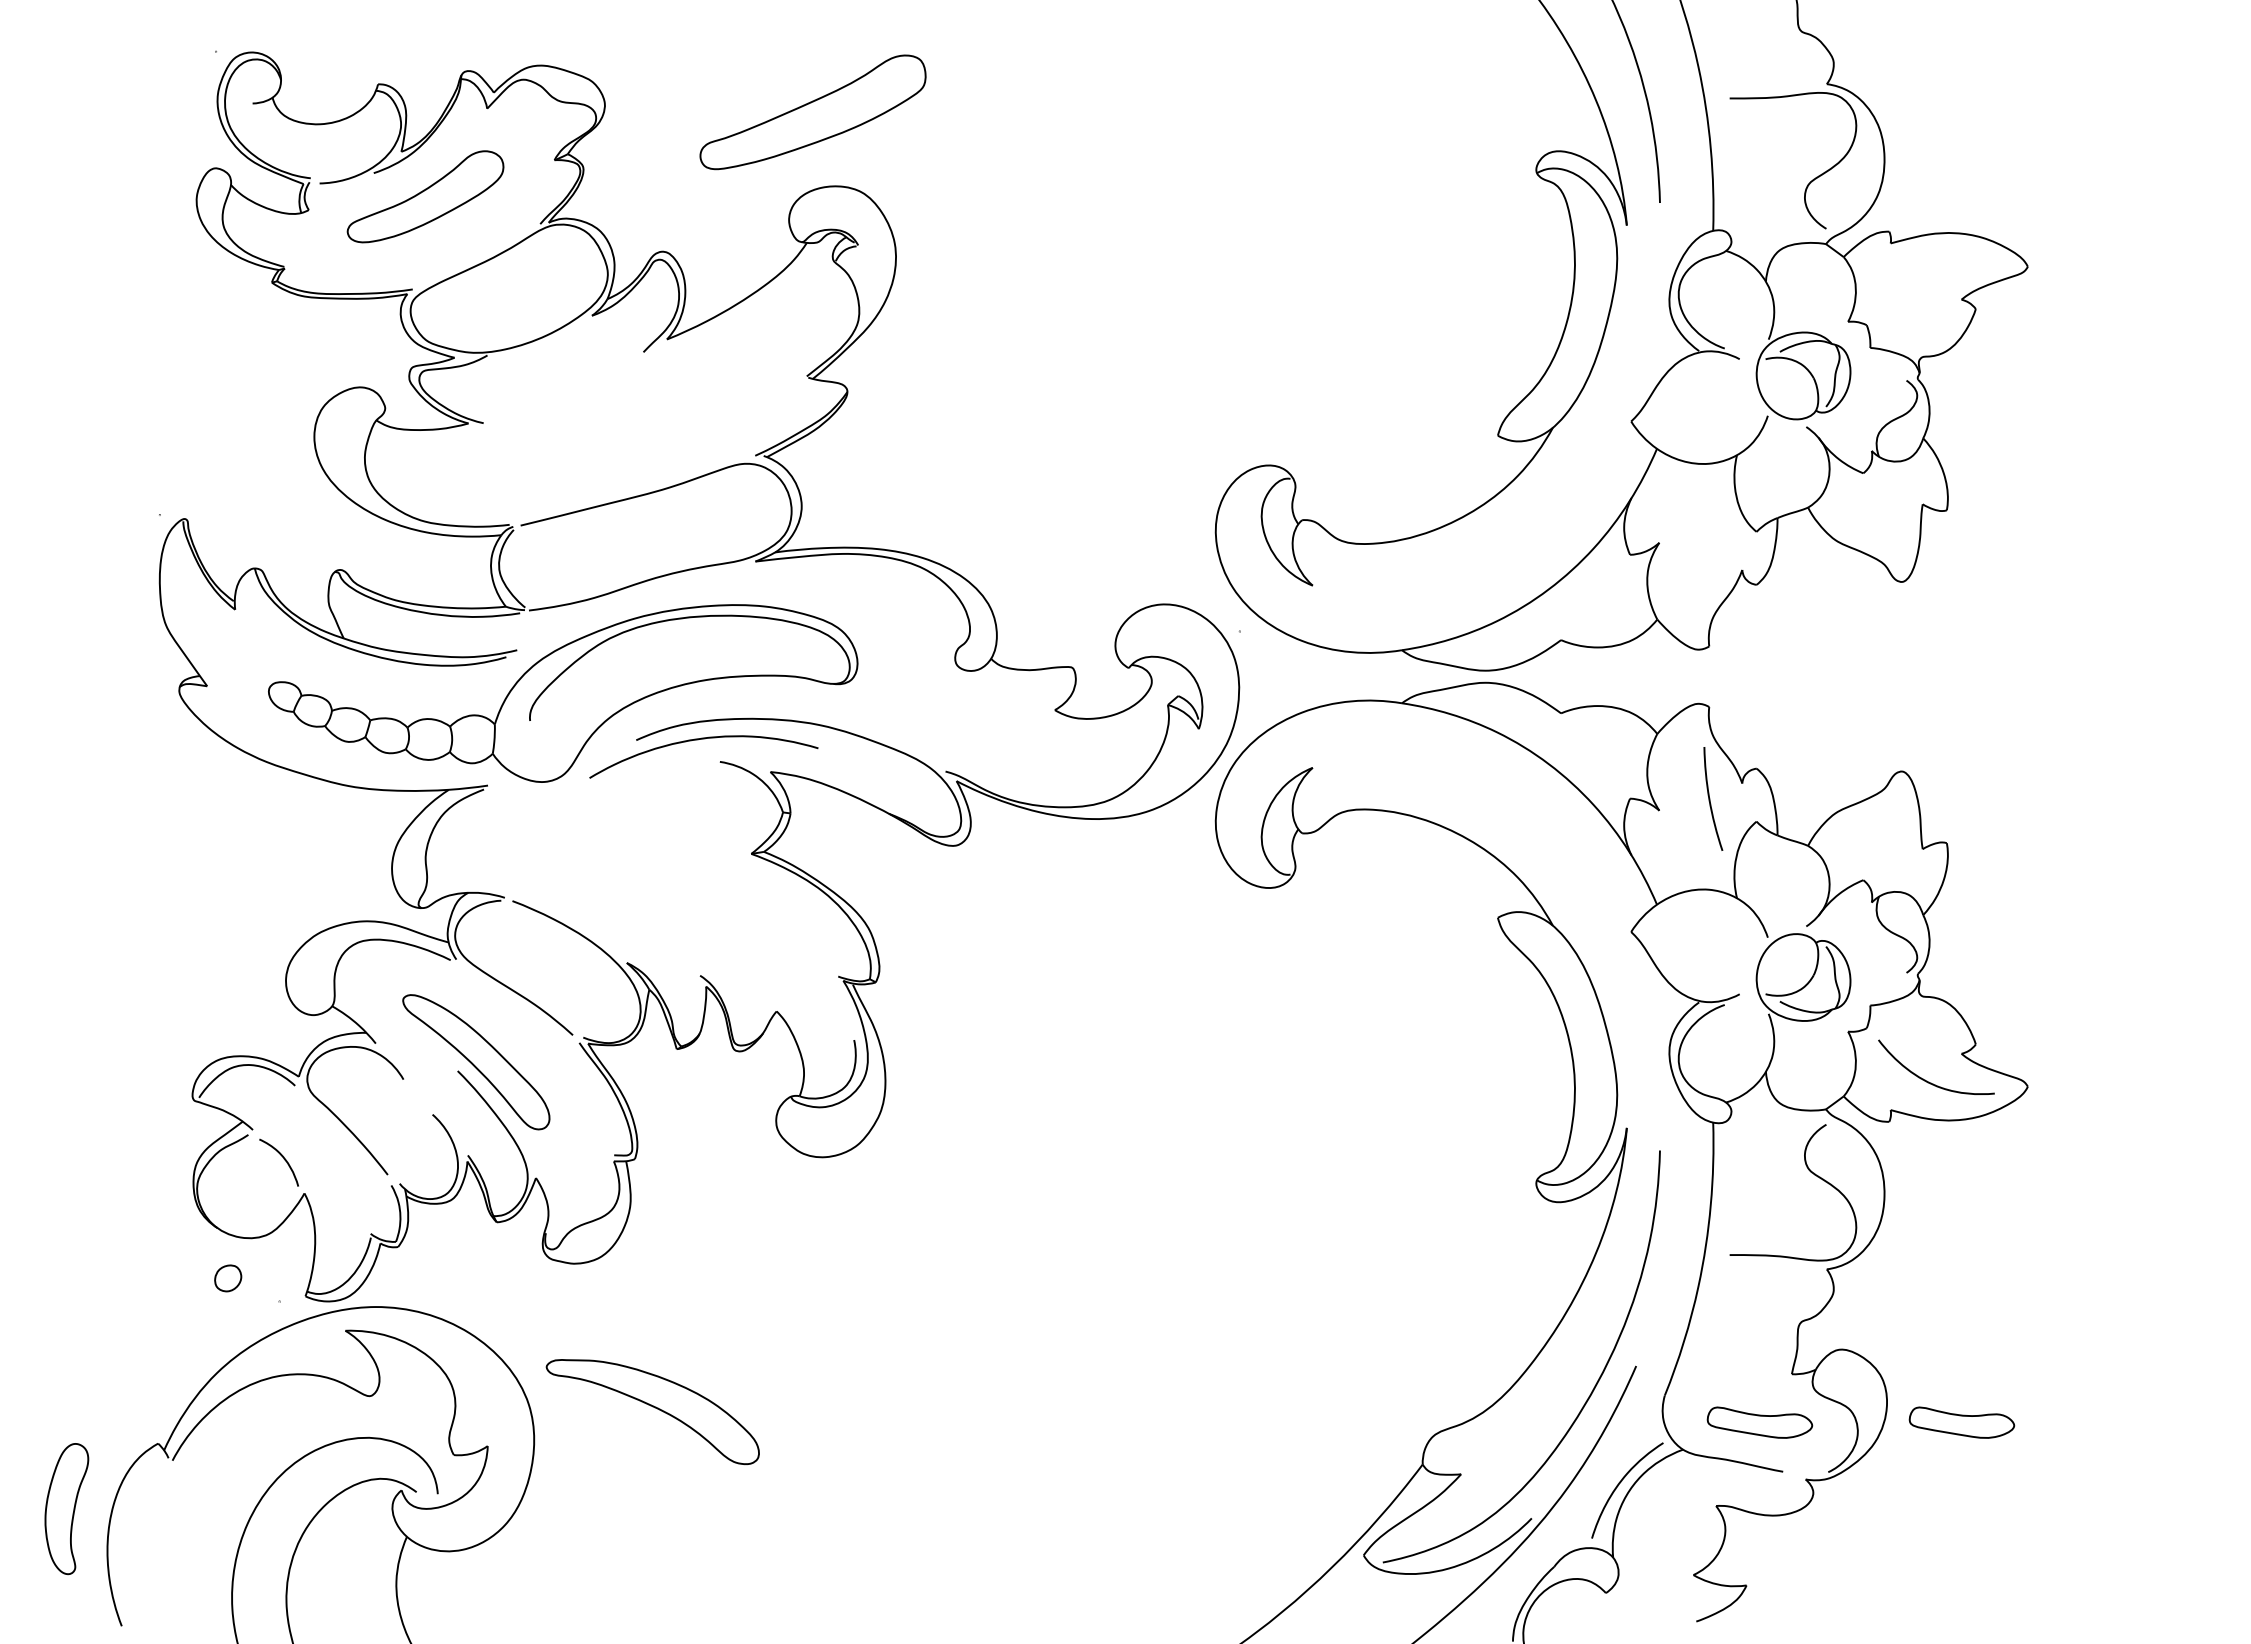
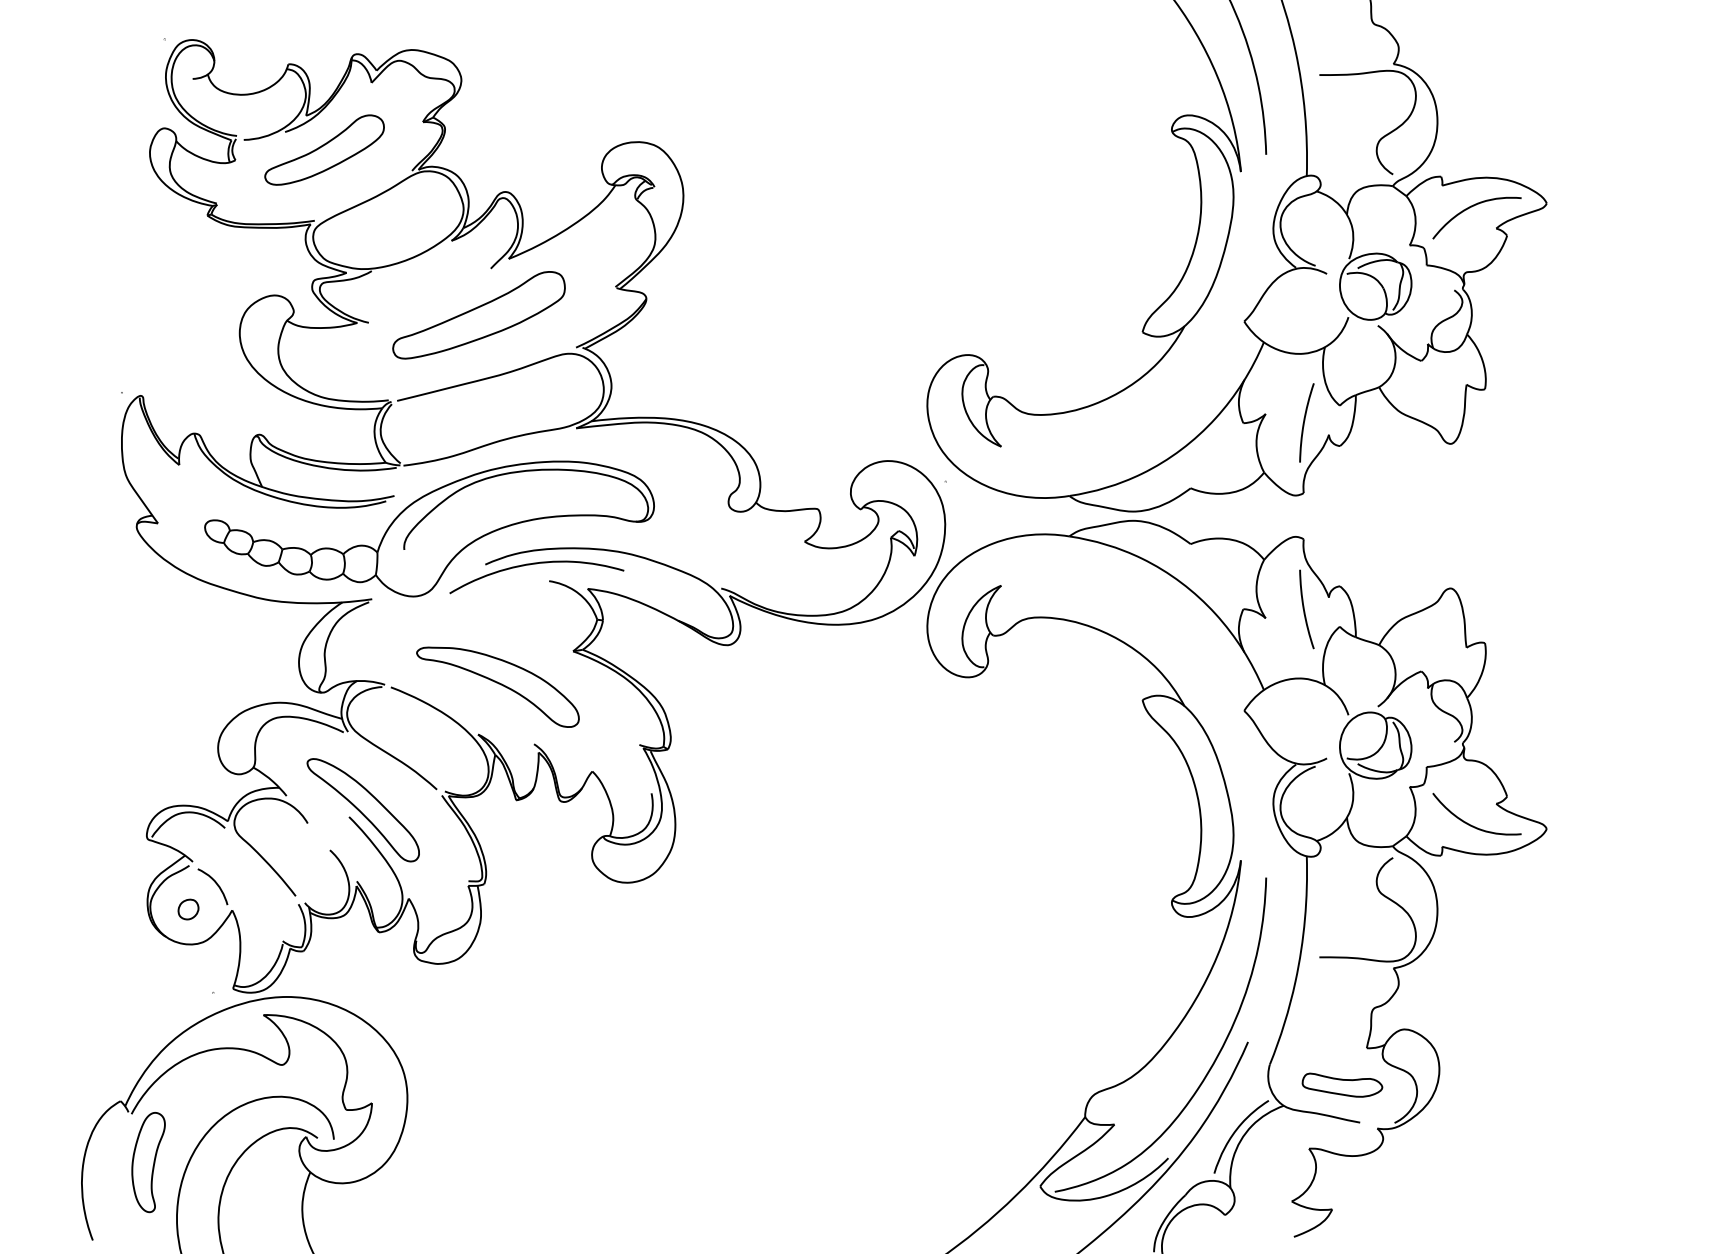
part: (812, 112) -> (478, 315), moved
curve: (1930, 271) -> (1472, 207), added
curve: (1710, 554) -> (1304, 422), added
part: (228, 1278) -> (188, 909), moved
part: (652, 1411) -> (497, 686), moved
part: (1961, 1422) -> (1496, 1085), removed
part: (66, 1509) -> (148, 1162), moved

